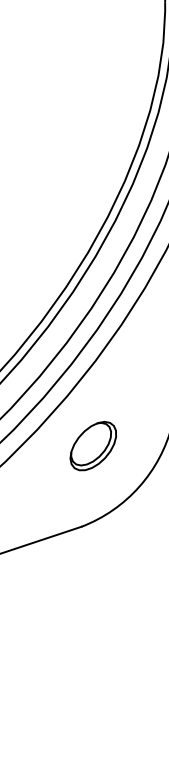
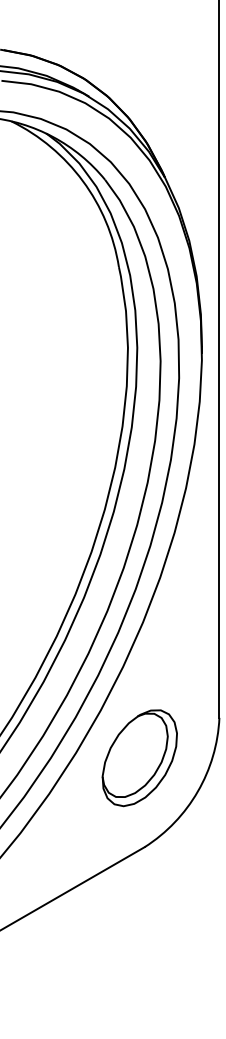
part: (93, 446) -> (139, 758), size x1.67

